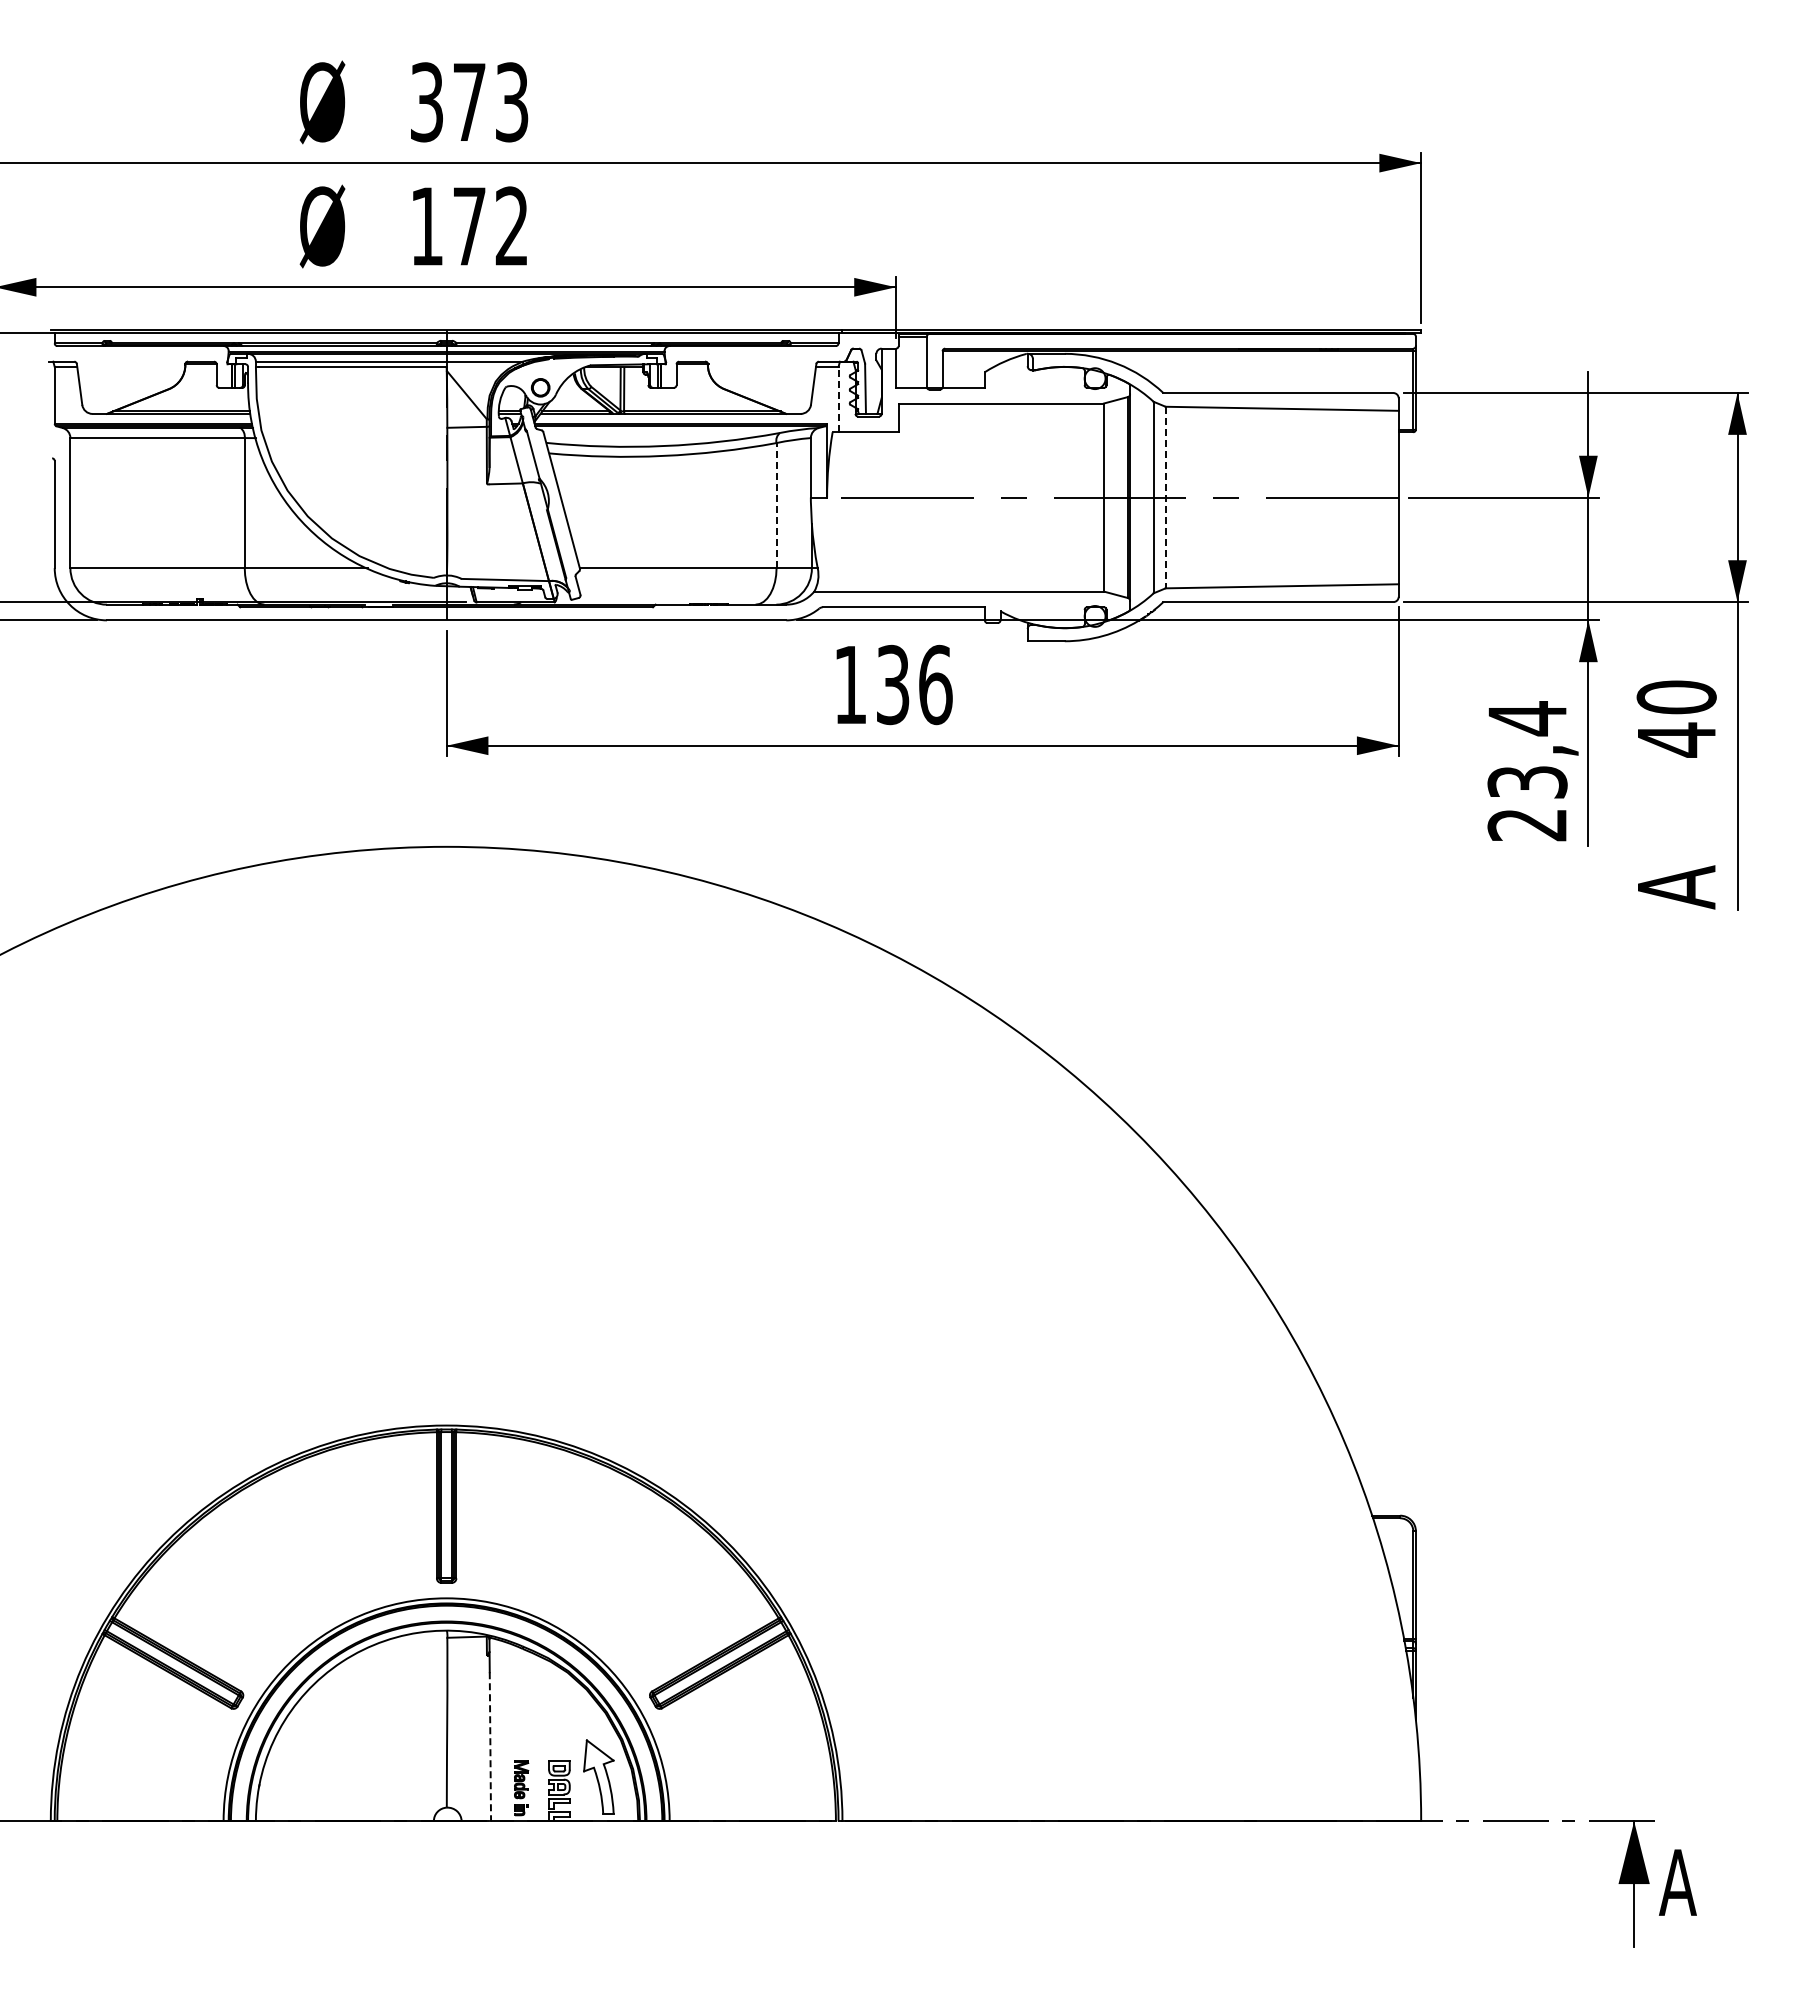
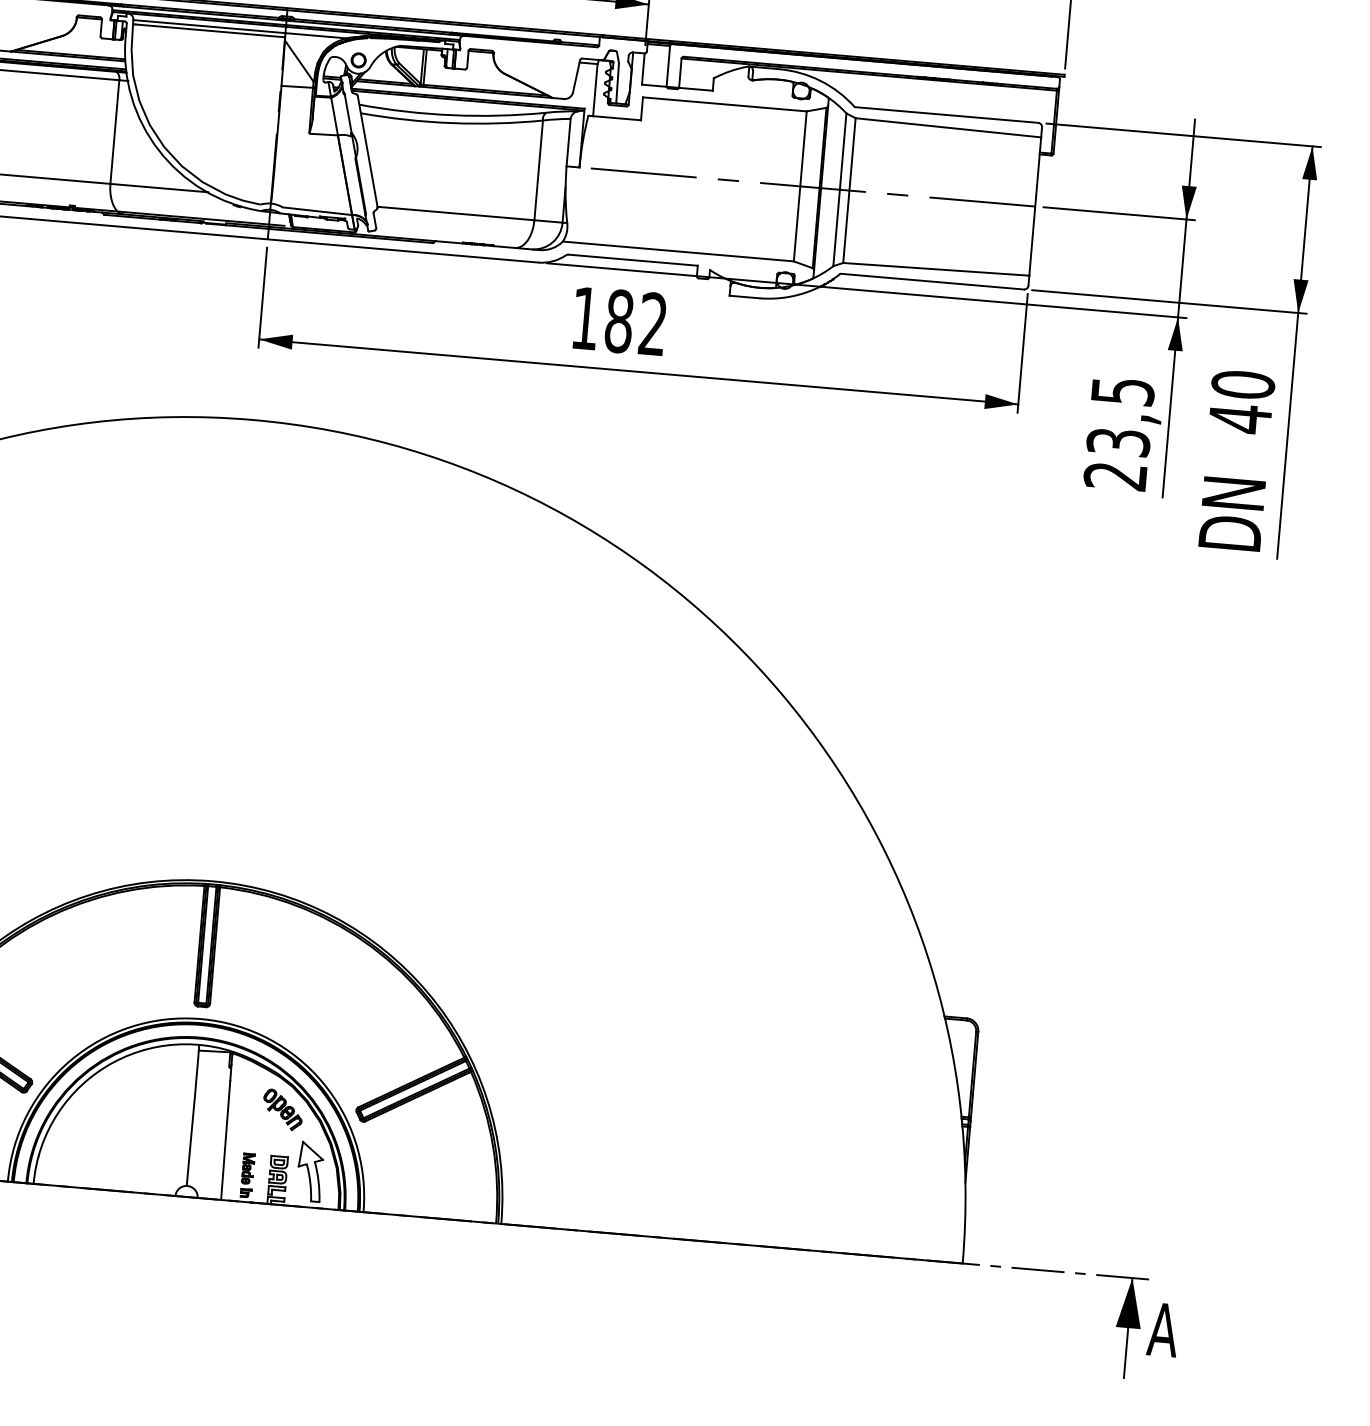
line: (838, 399) -> (595, 90), dashed -> solid
line: (1165, 497) -> (849, 190), dashed -> solid
line: (776, 505) -> (538, 170), dashed -> solid
text: (914, 684) -> (636, 322), 136 -> 182
text: (1527, 718) -> (1122, 391), 23,4 -> 23,5
text: (1676, 862) -> (1231, 516), A -> DN
part: (558, 1702) -> (283, 1109), added
line: (490, 1746) -> (225, 1140), dashed -> solid

